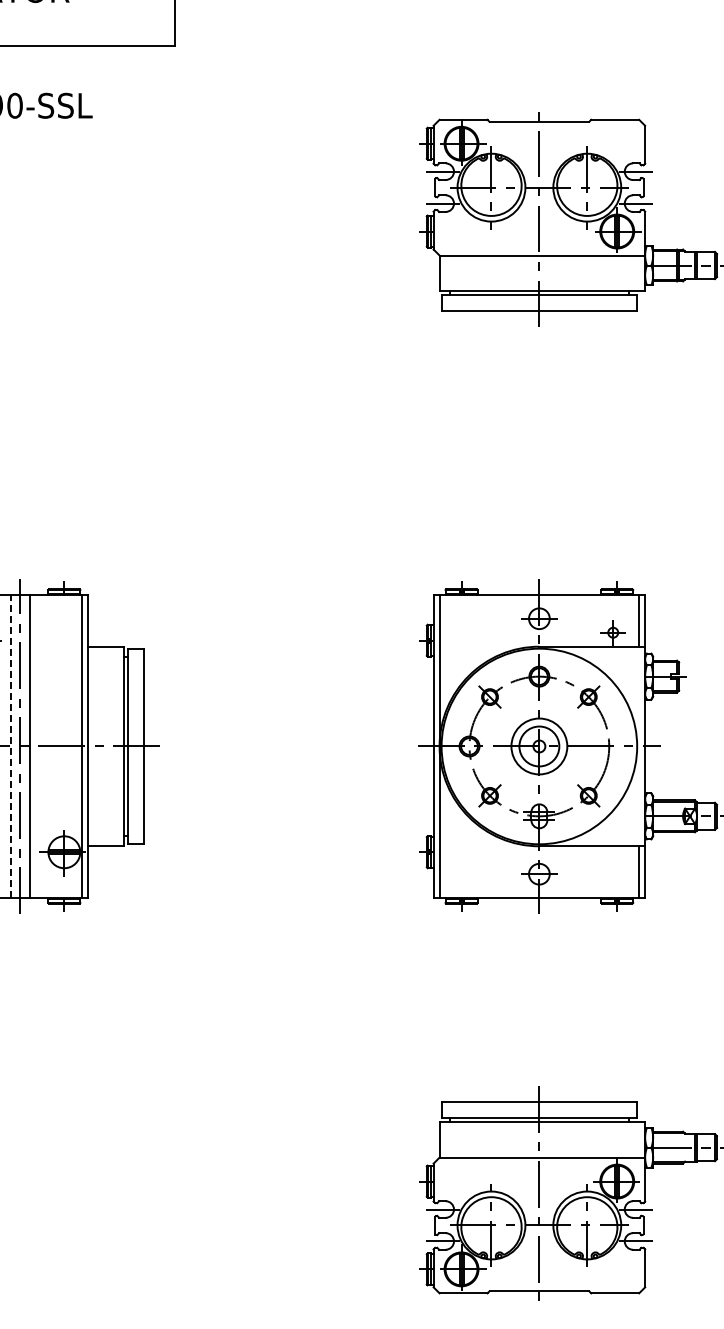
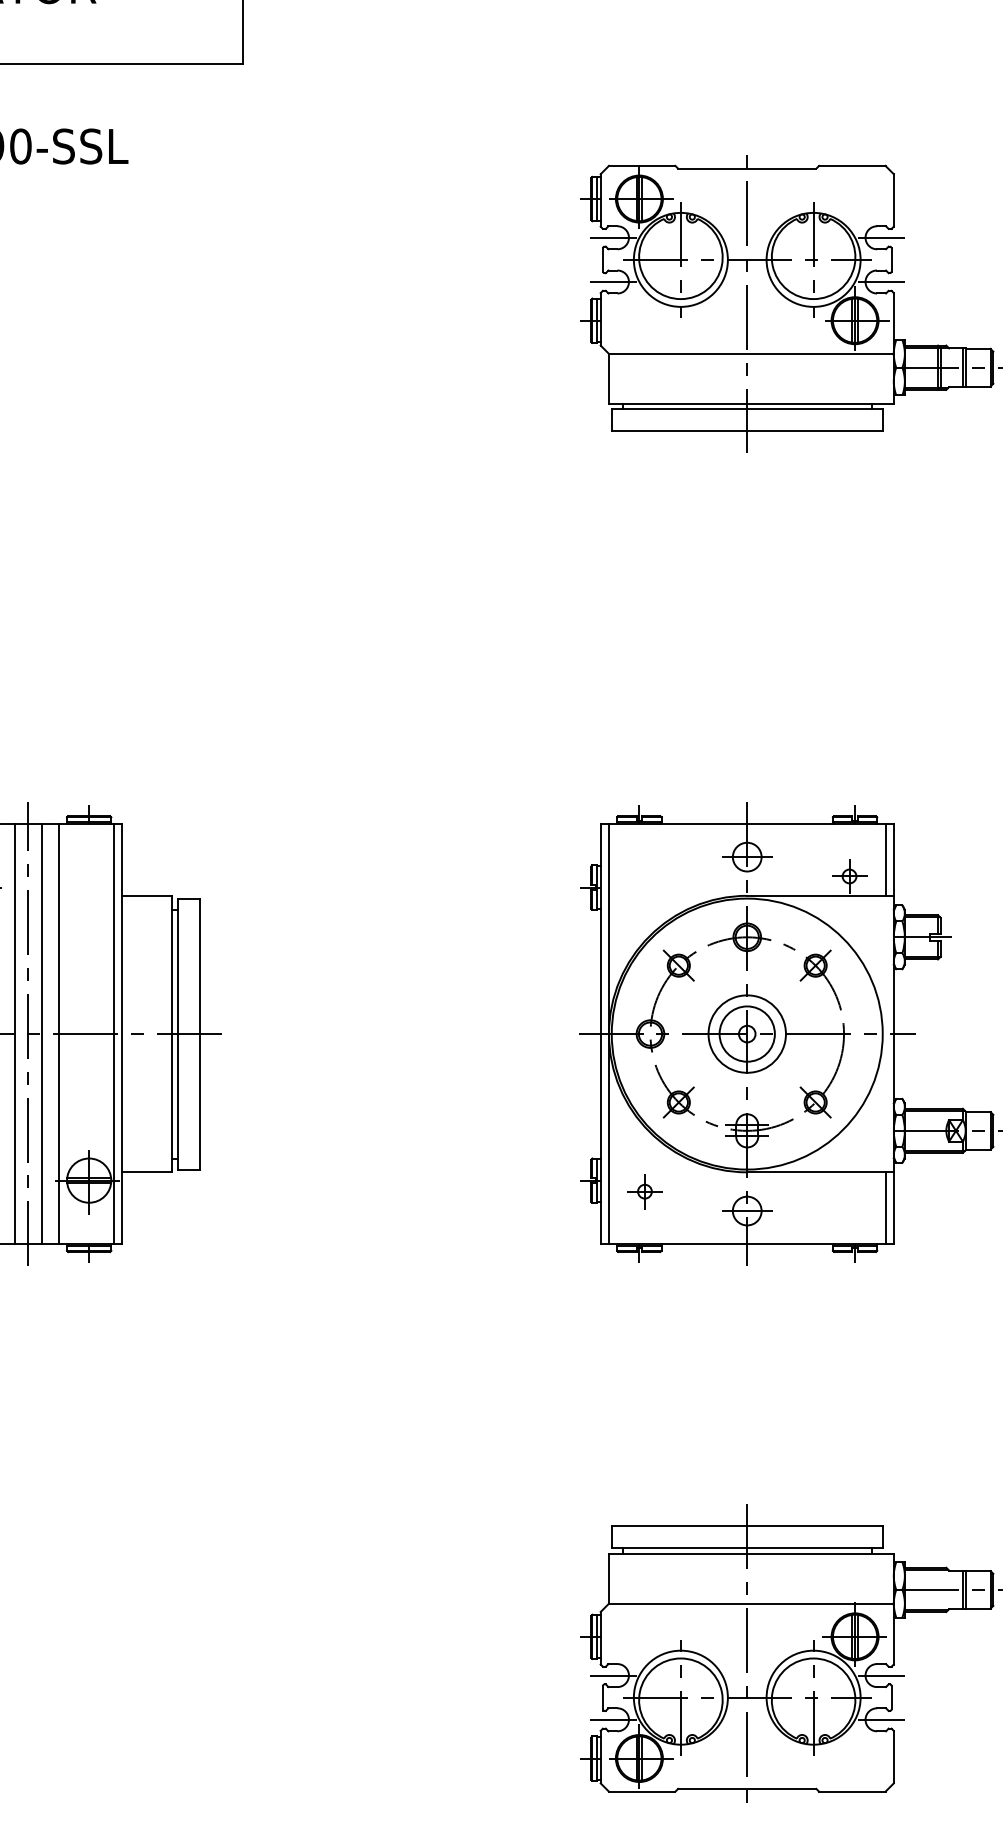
line: (10, 746) -> (14, 1034), dashed -> solid
line: (42, 746) -> (58, 1034), added
part: (465, 859) -> (644, 1190), added

